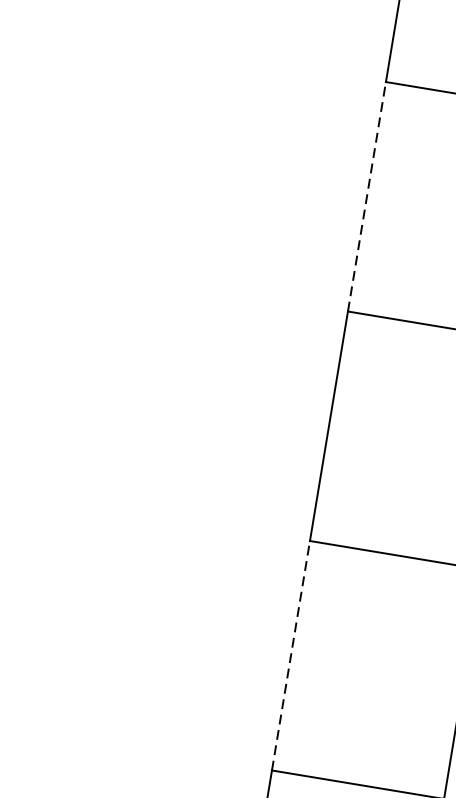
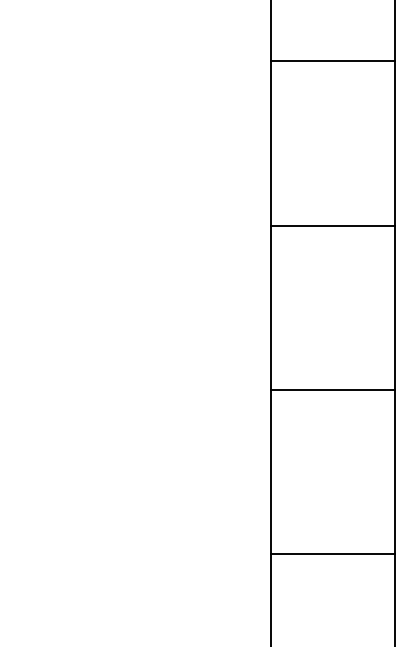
line: (367, 195) -> (271, 142), dashed -> solid
line: (291, 654) -> (271, 471), dashed -> solid

